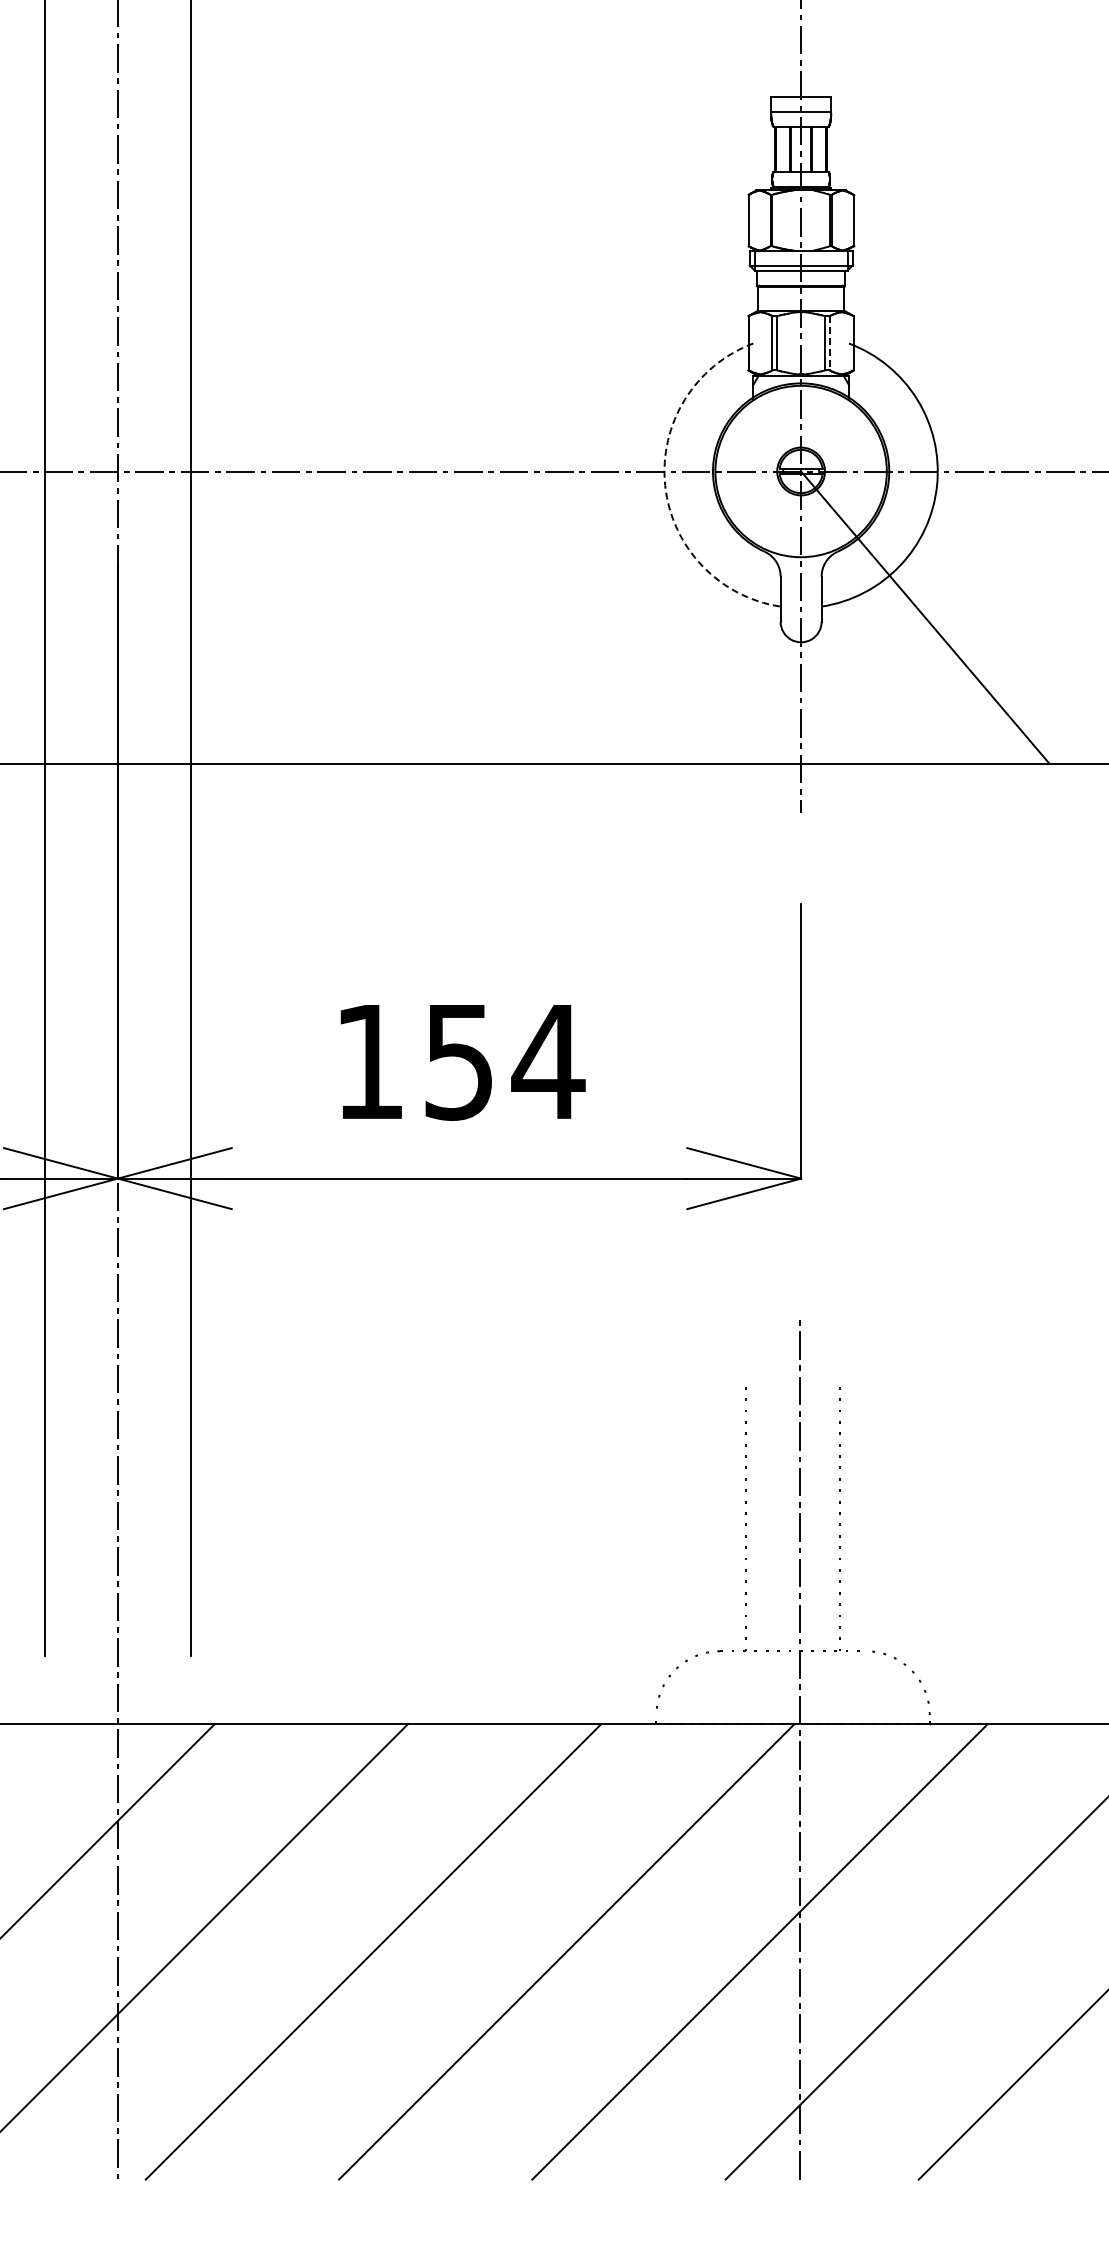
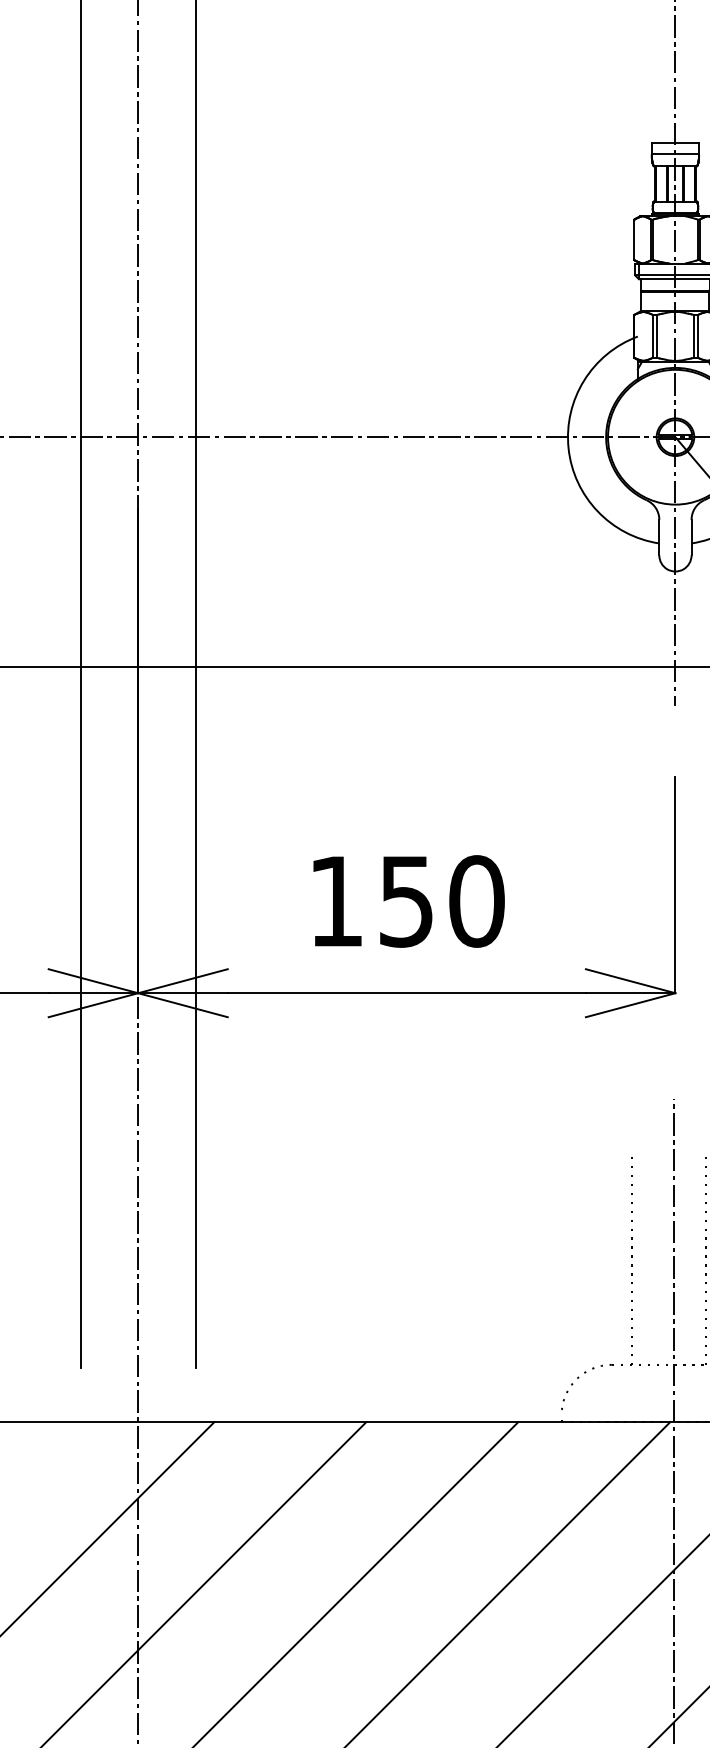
line: (829, 343) -> (697, 336), dashed -> solid
arc: (665, 485) -> (568, 448), dashed -> solid
text: (548, 1061) -> (476, 901), 154 -> 150

